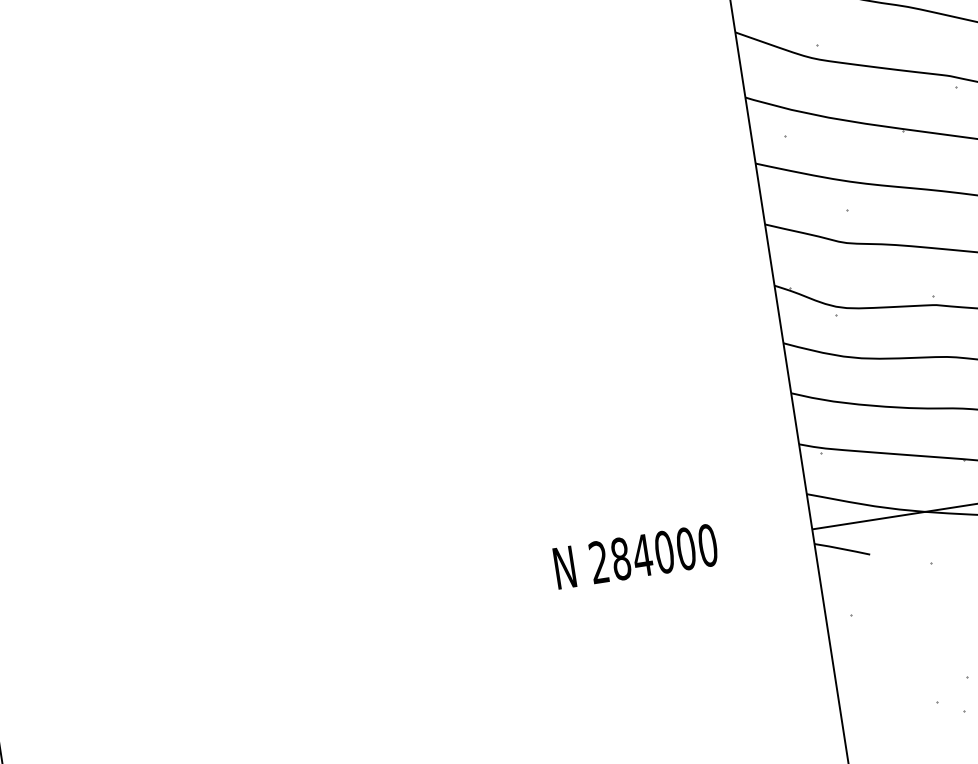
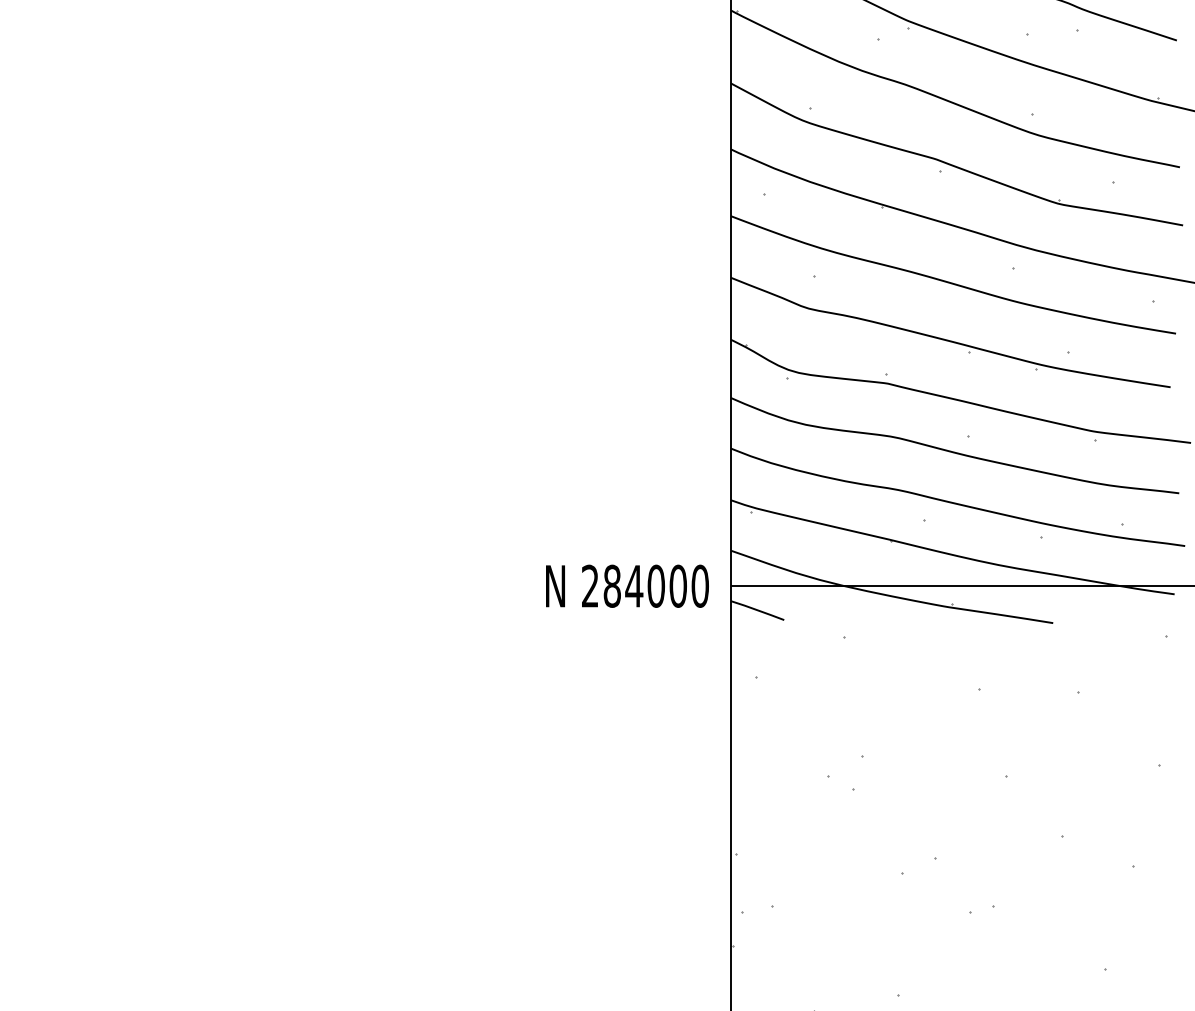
text: (635, 555) -> (627, 585), moved

